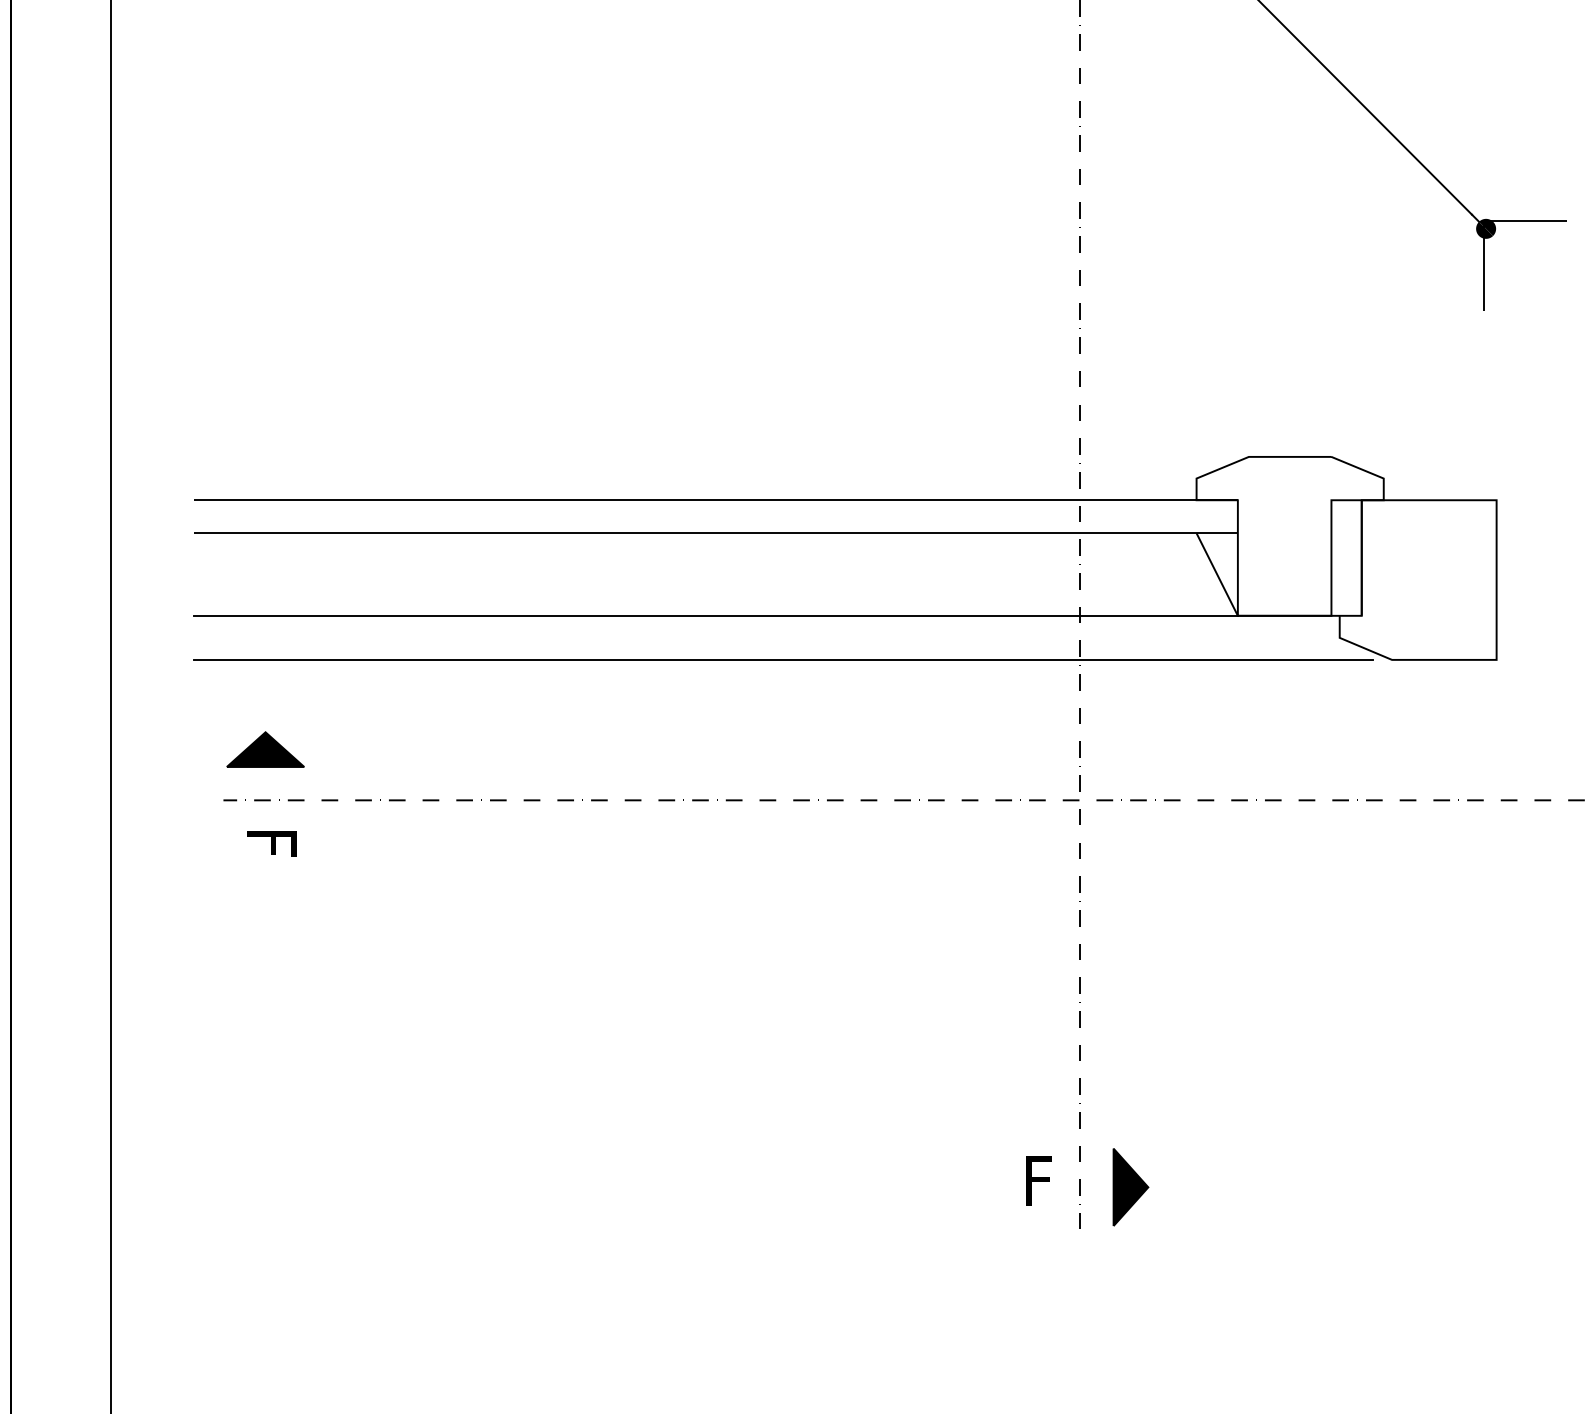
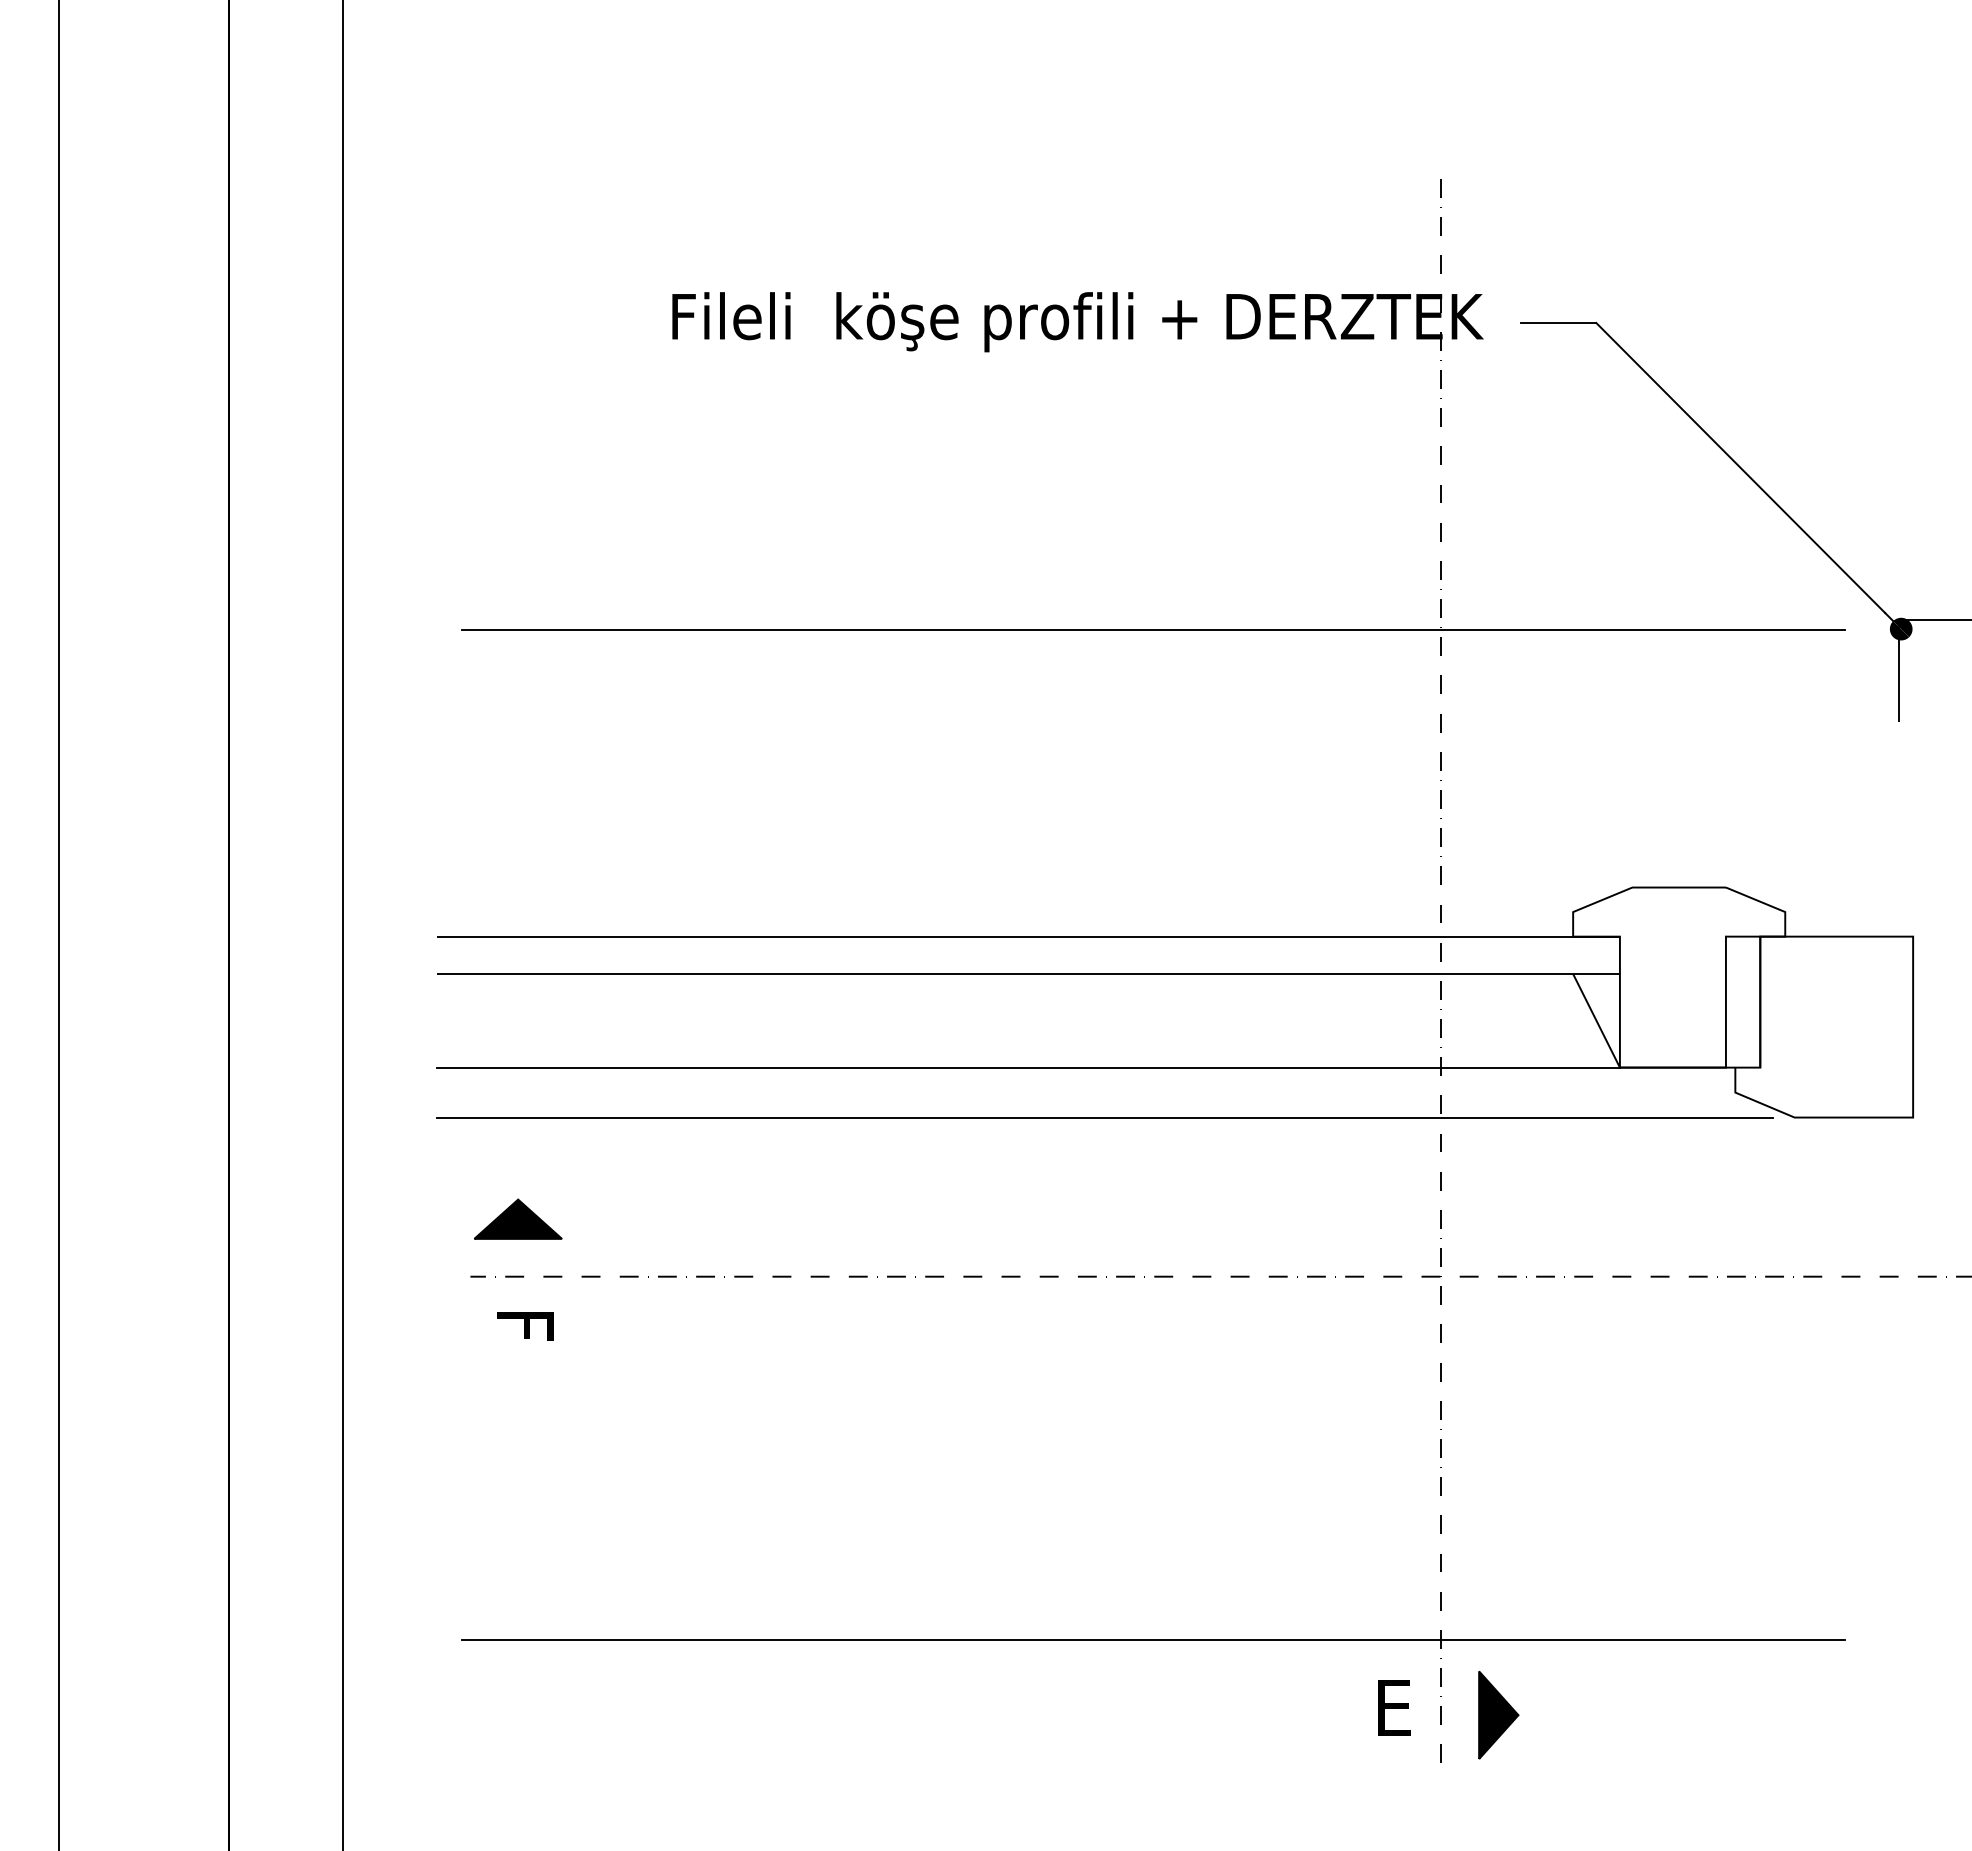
line: (825, 230) -> (1152, 630), added
line: (825, 1120) -> (1152, 1639), added
text: (1038, 1180) -> (1394, 1707), F -> E

